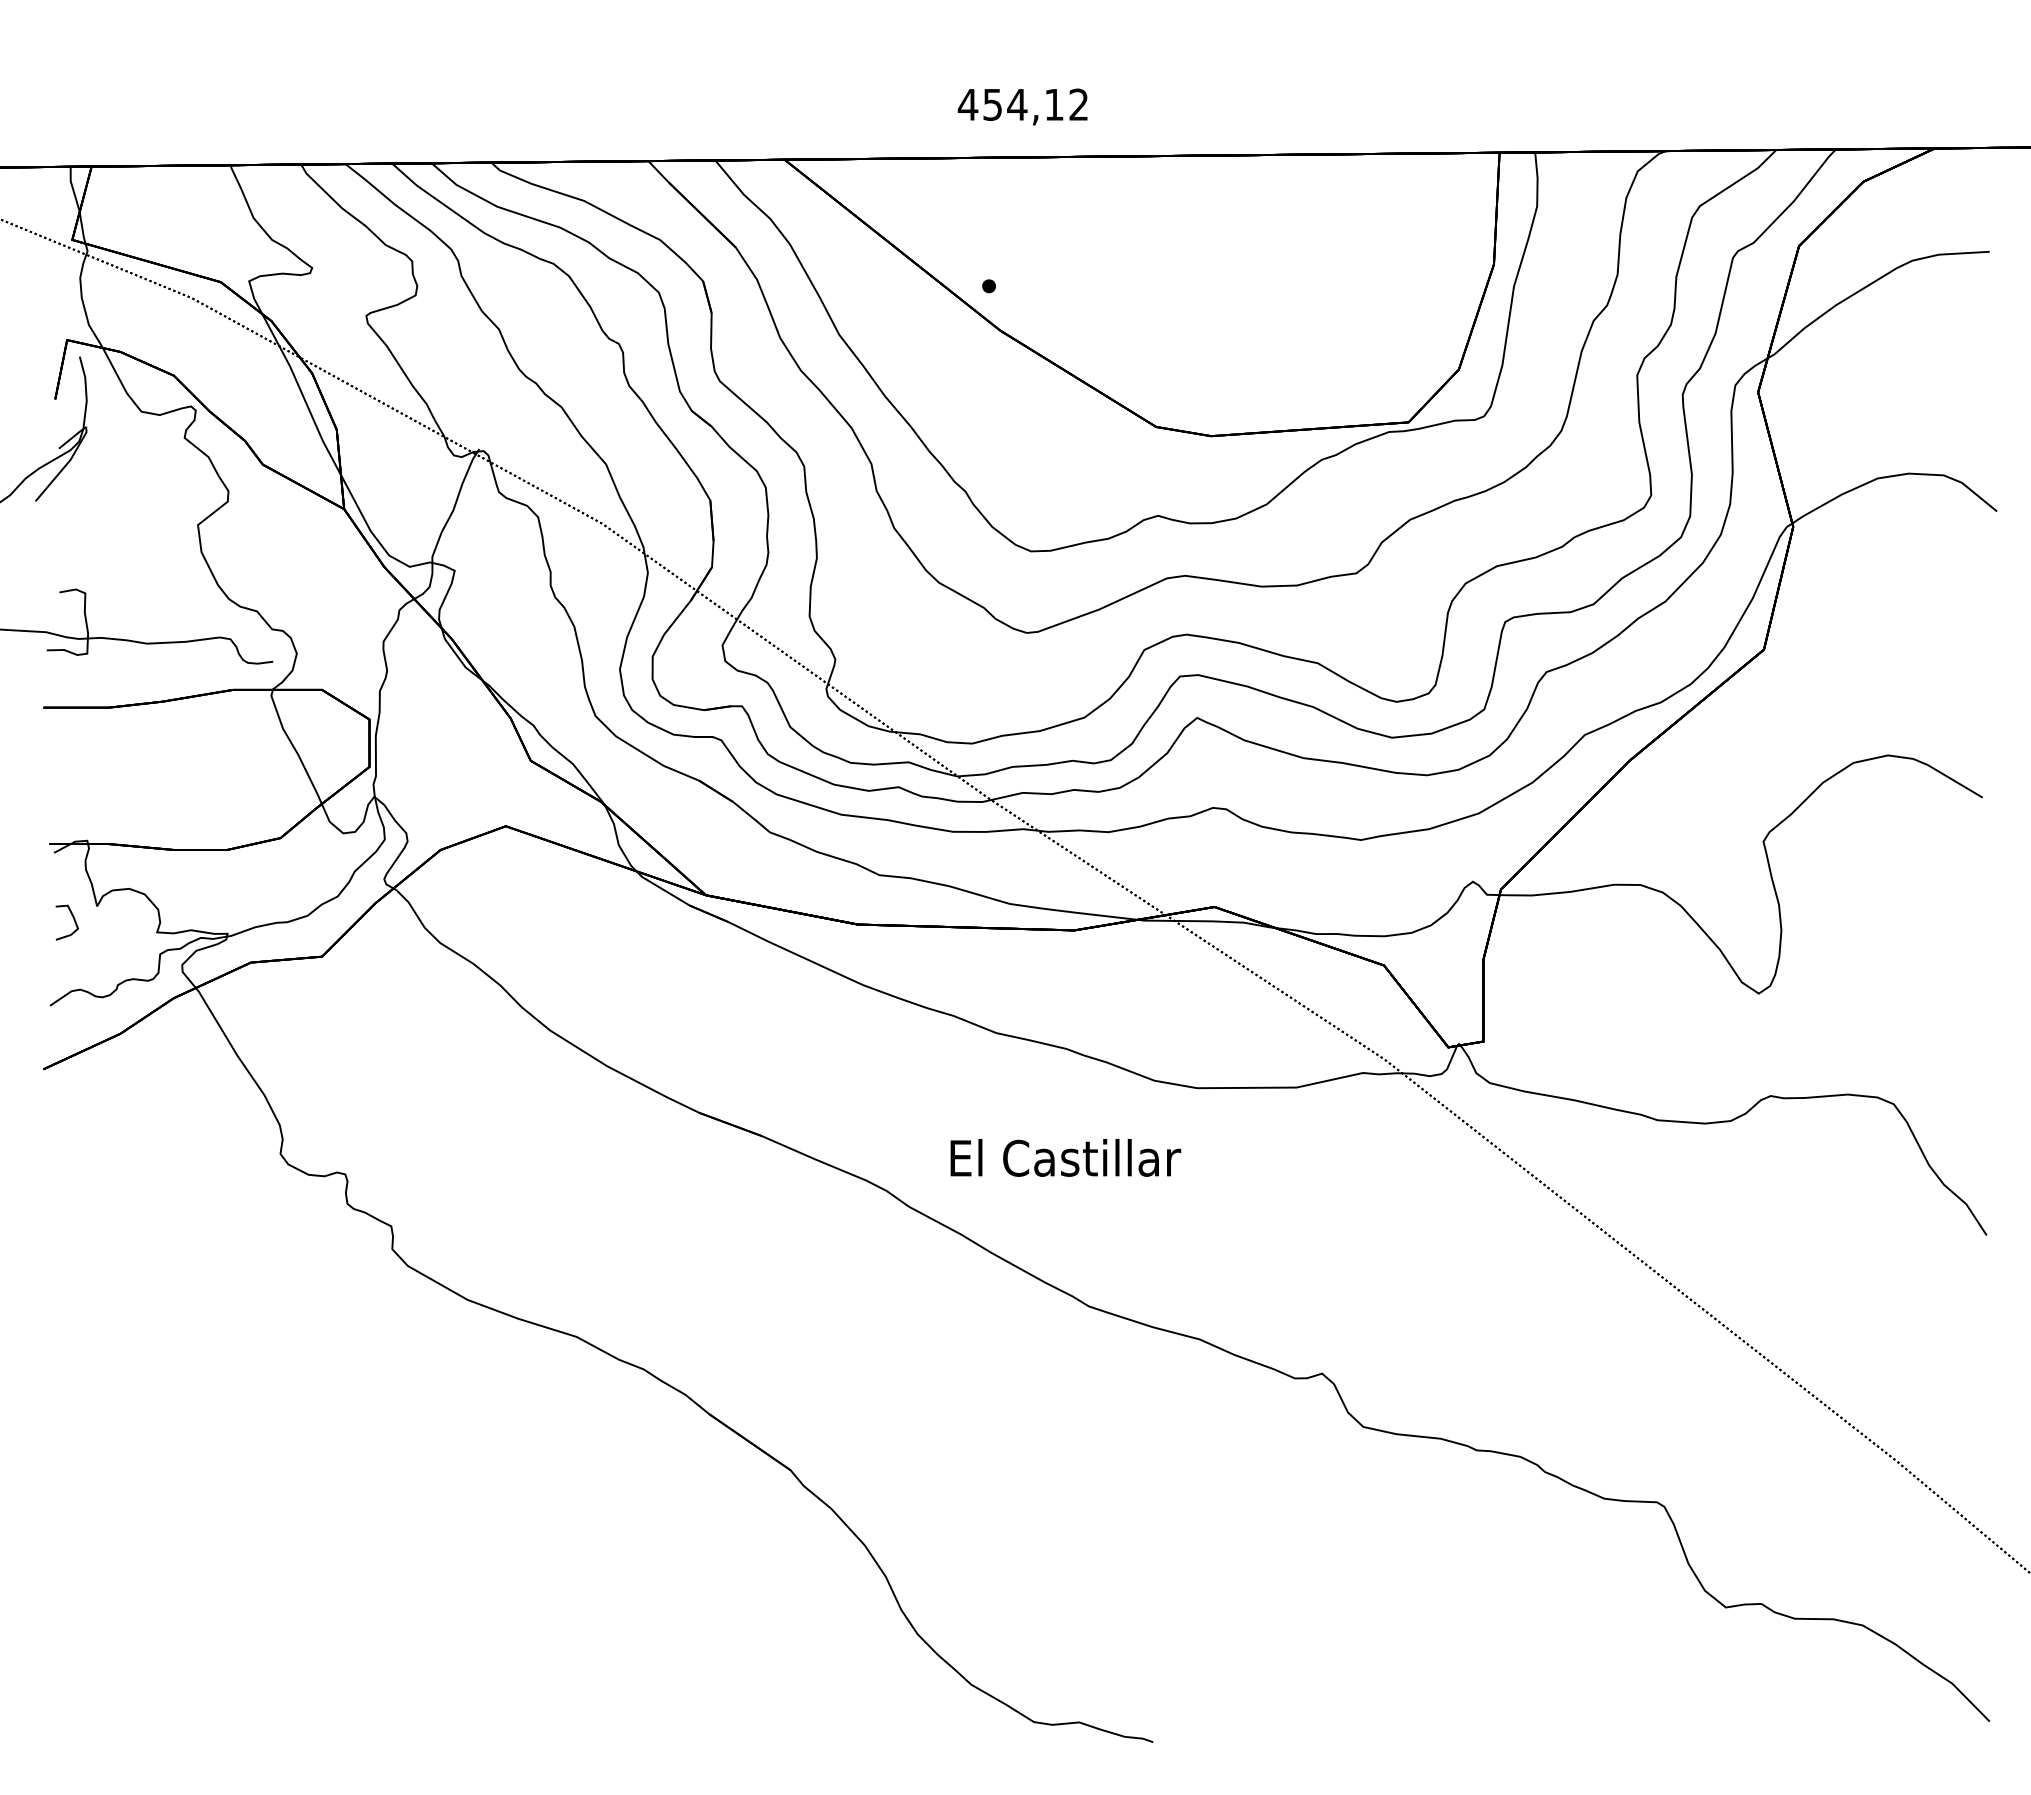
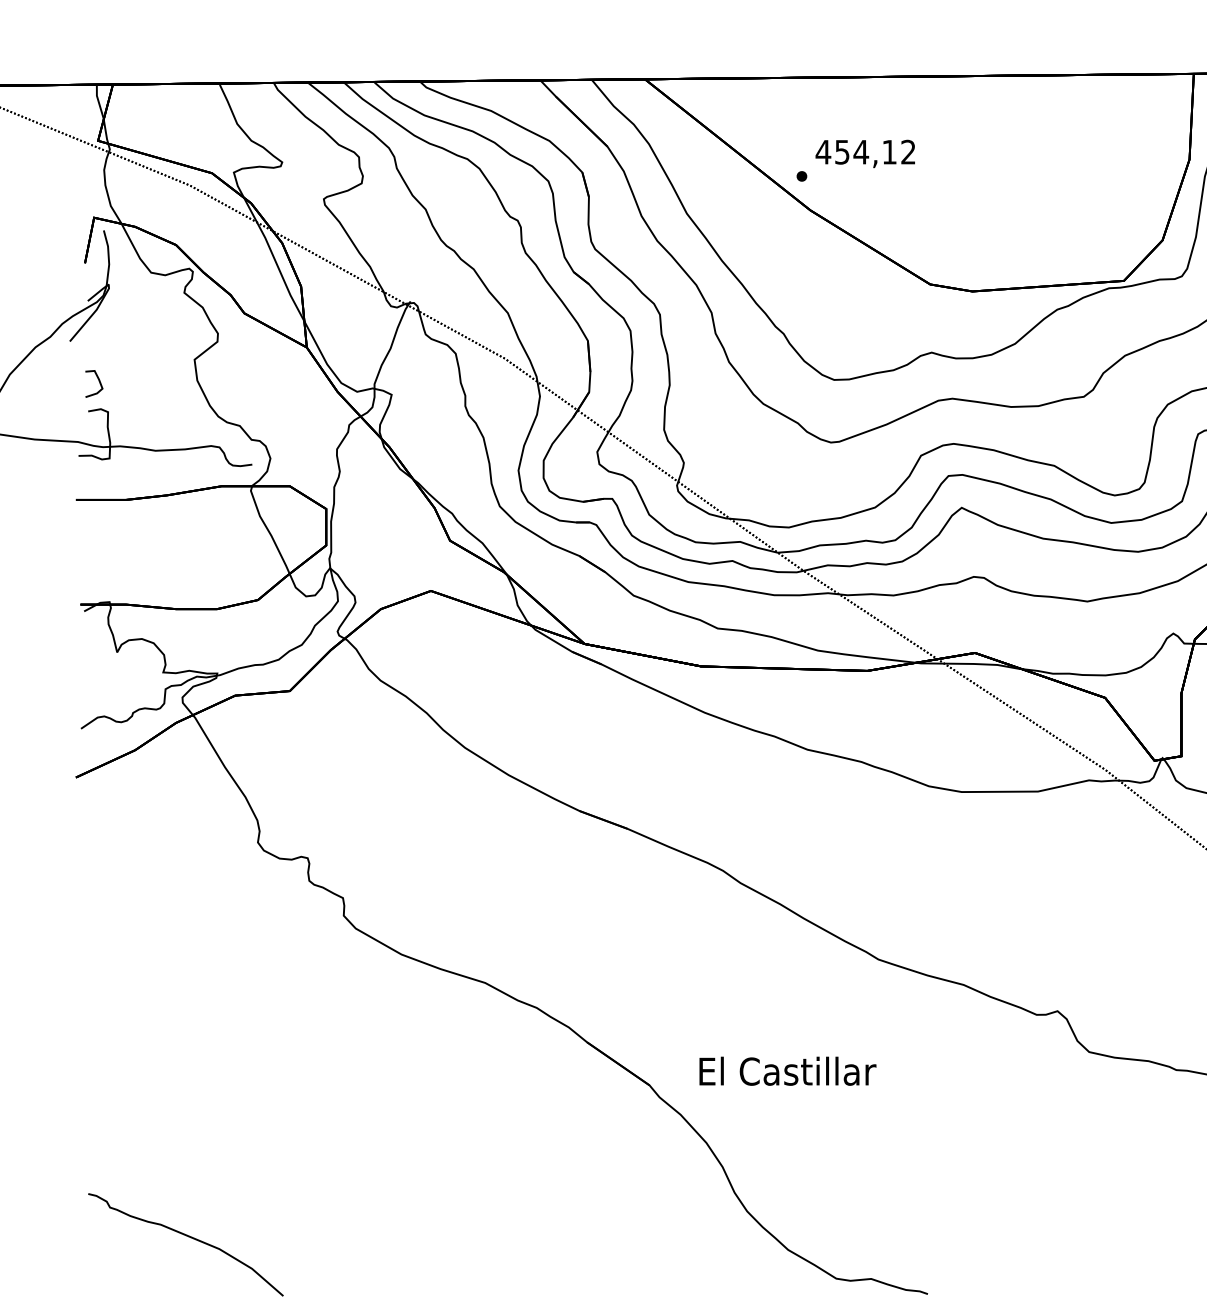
text: (1022, 106) -> (865, 153), moved
curve: (73, 920) -> (99, 382), moved
text: (1065, 1157) -> (787, 1070), moved
curve: (188, 1667) -> (187, 1236), added

